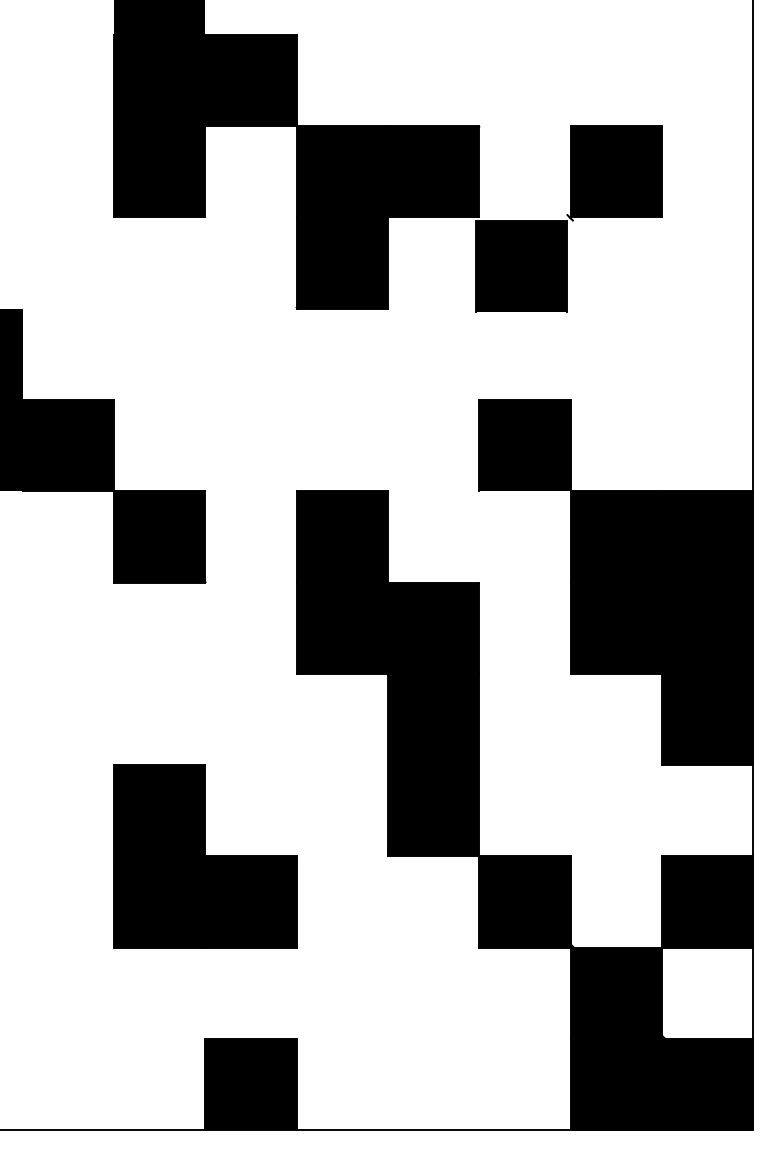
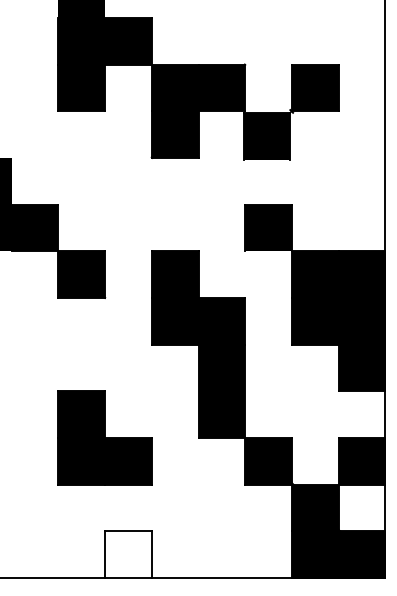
fill: (251, 1083) -> (128, 554), removed

